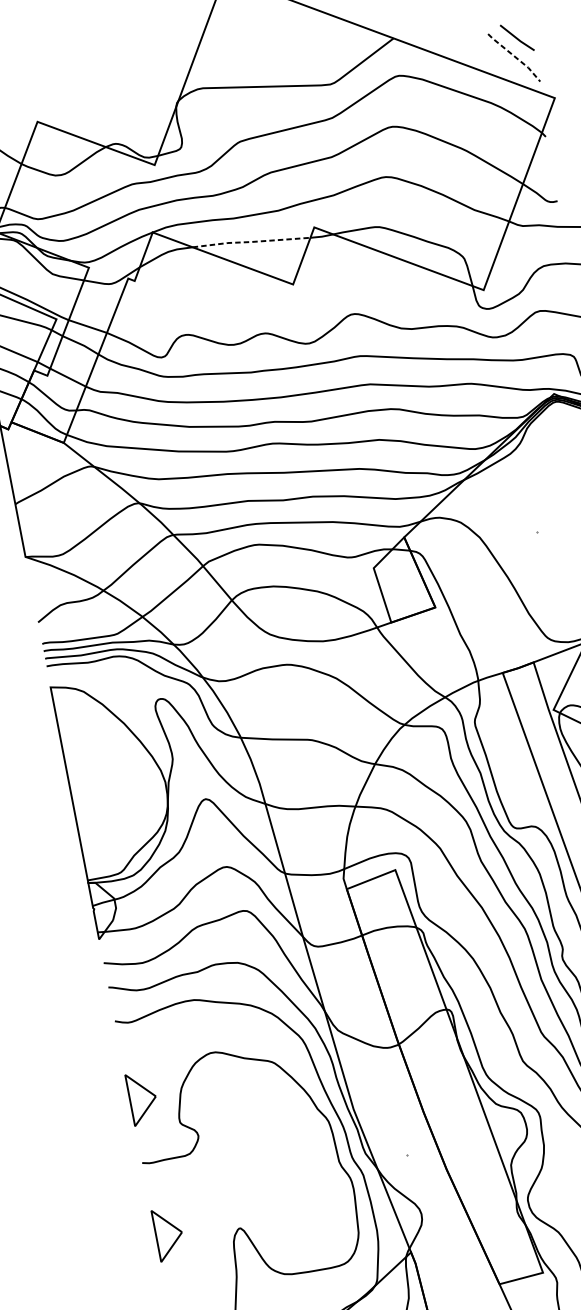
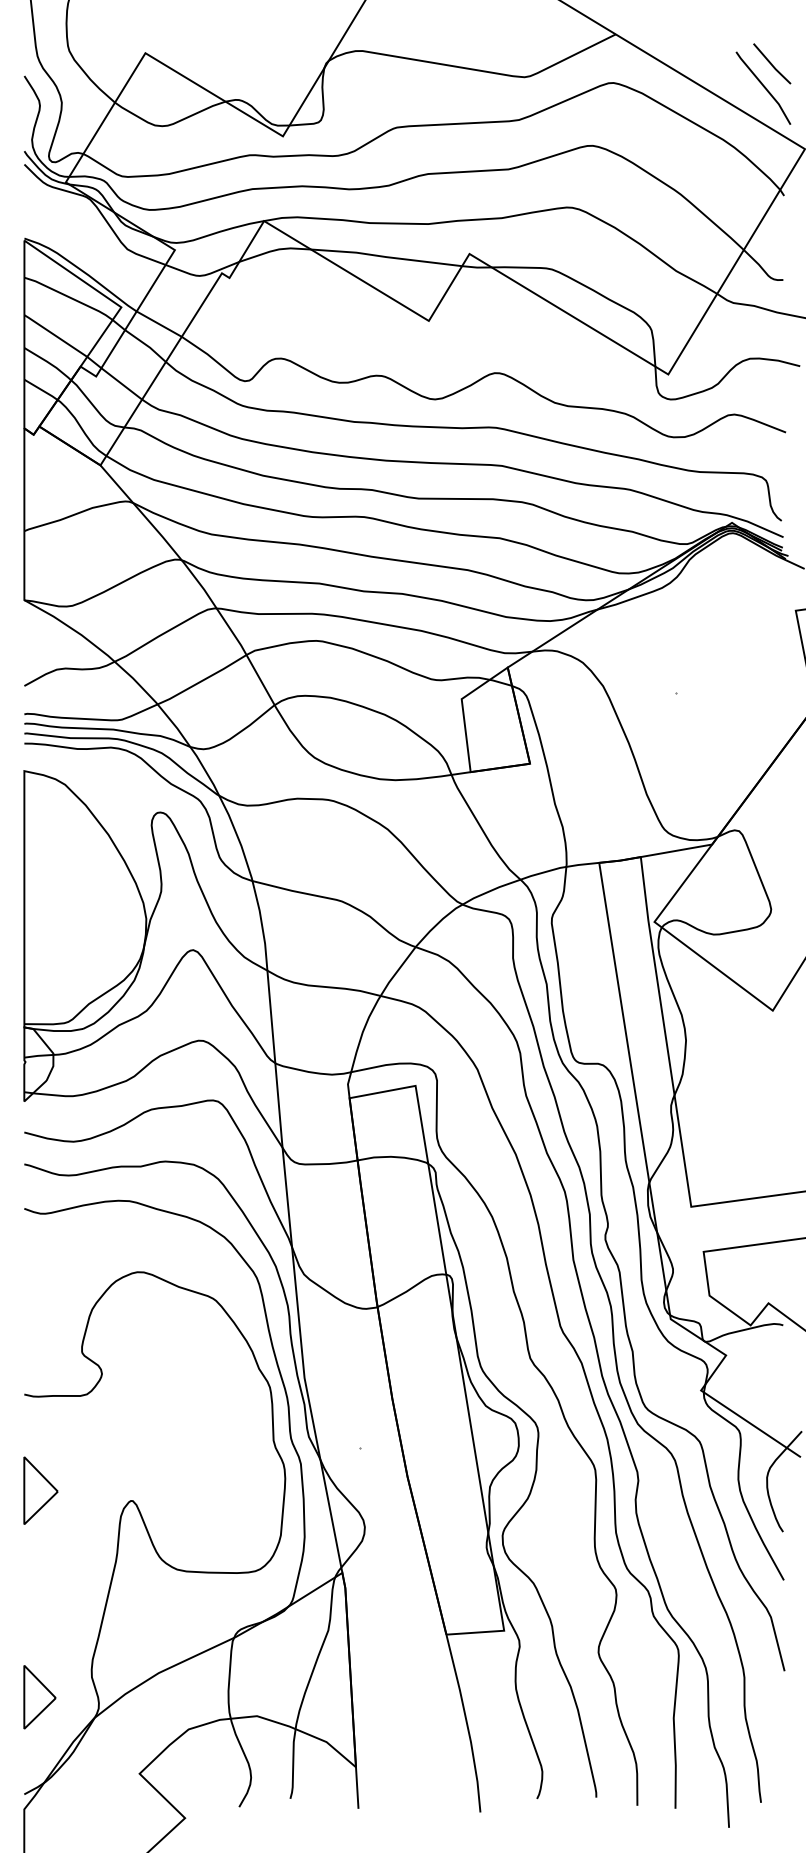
line: (514, 57) -> (764, 87), dashed -> solid
line: (251, 242) -> (386, 257), dashed -> solid
part: (142, 1098) -> (40, 1312), removed

